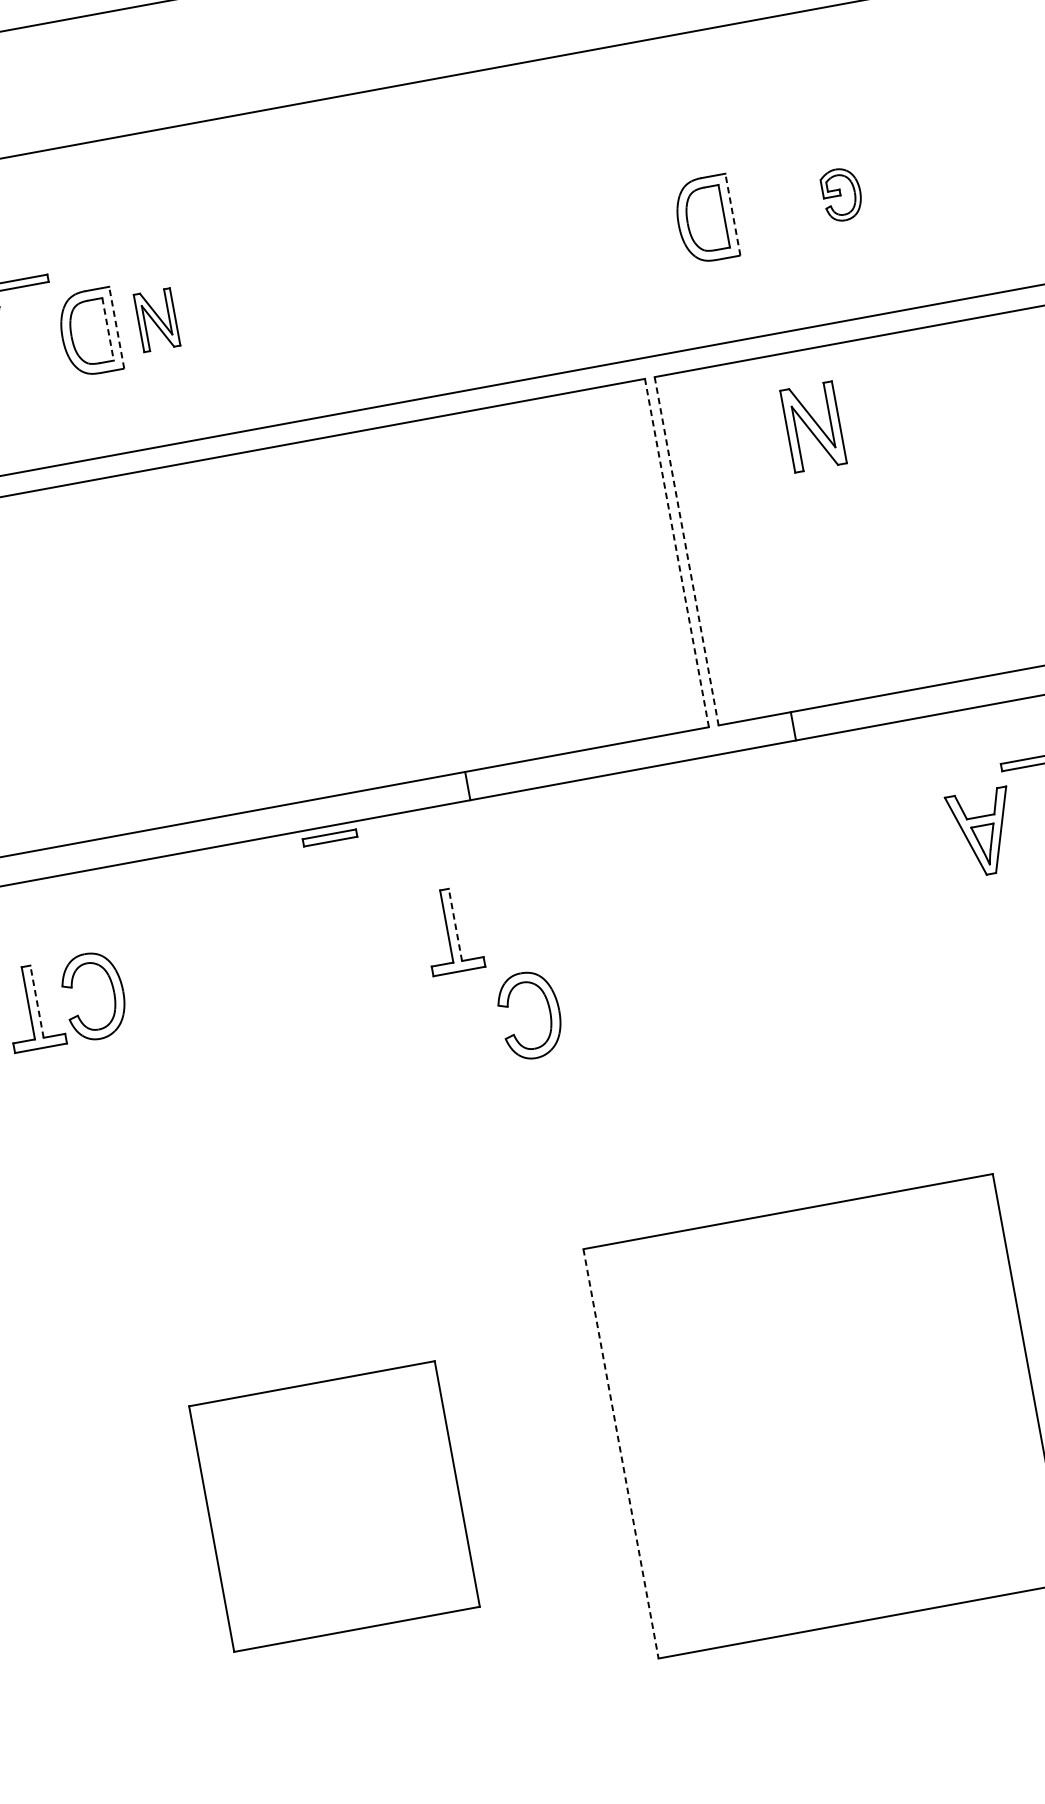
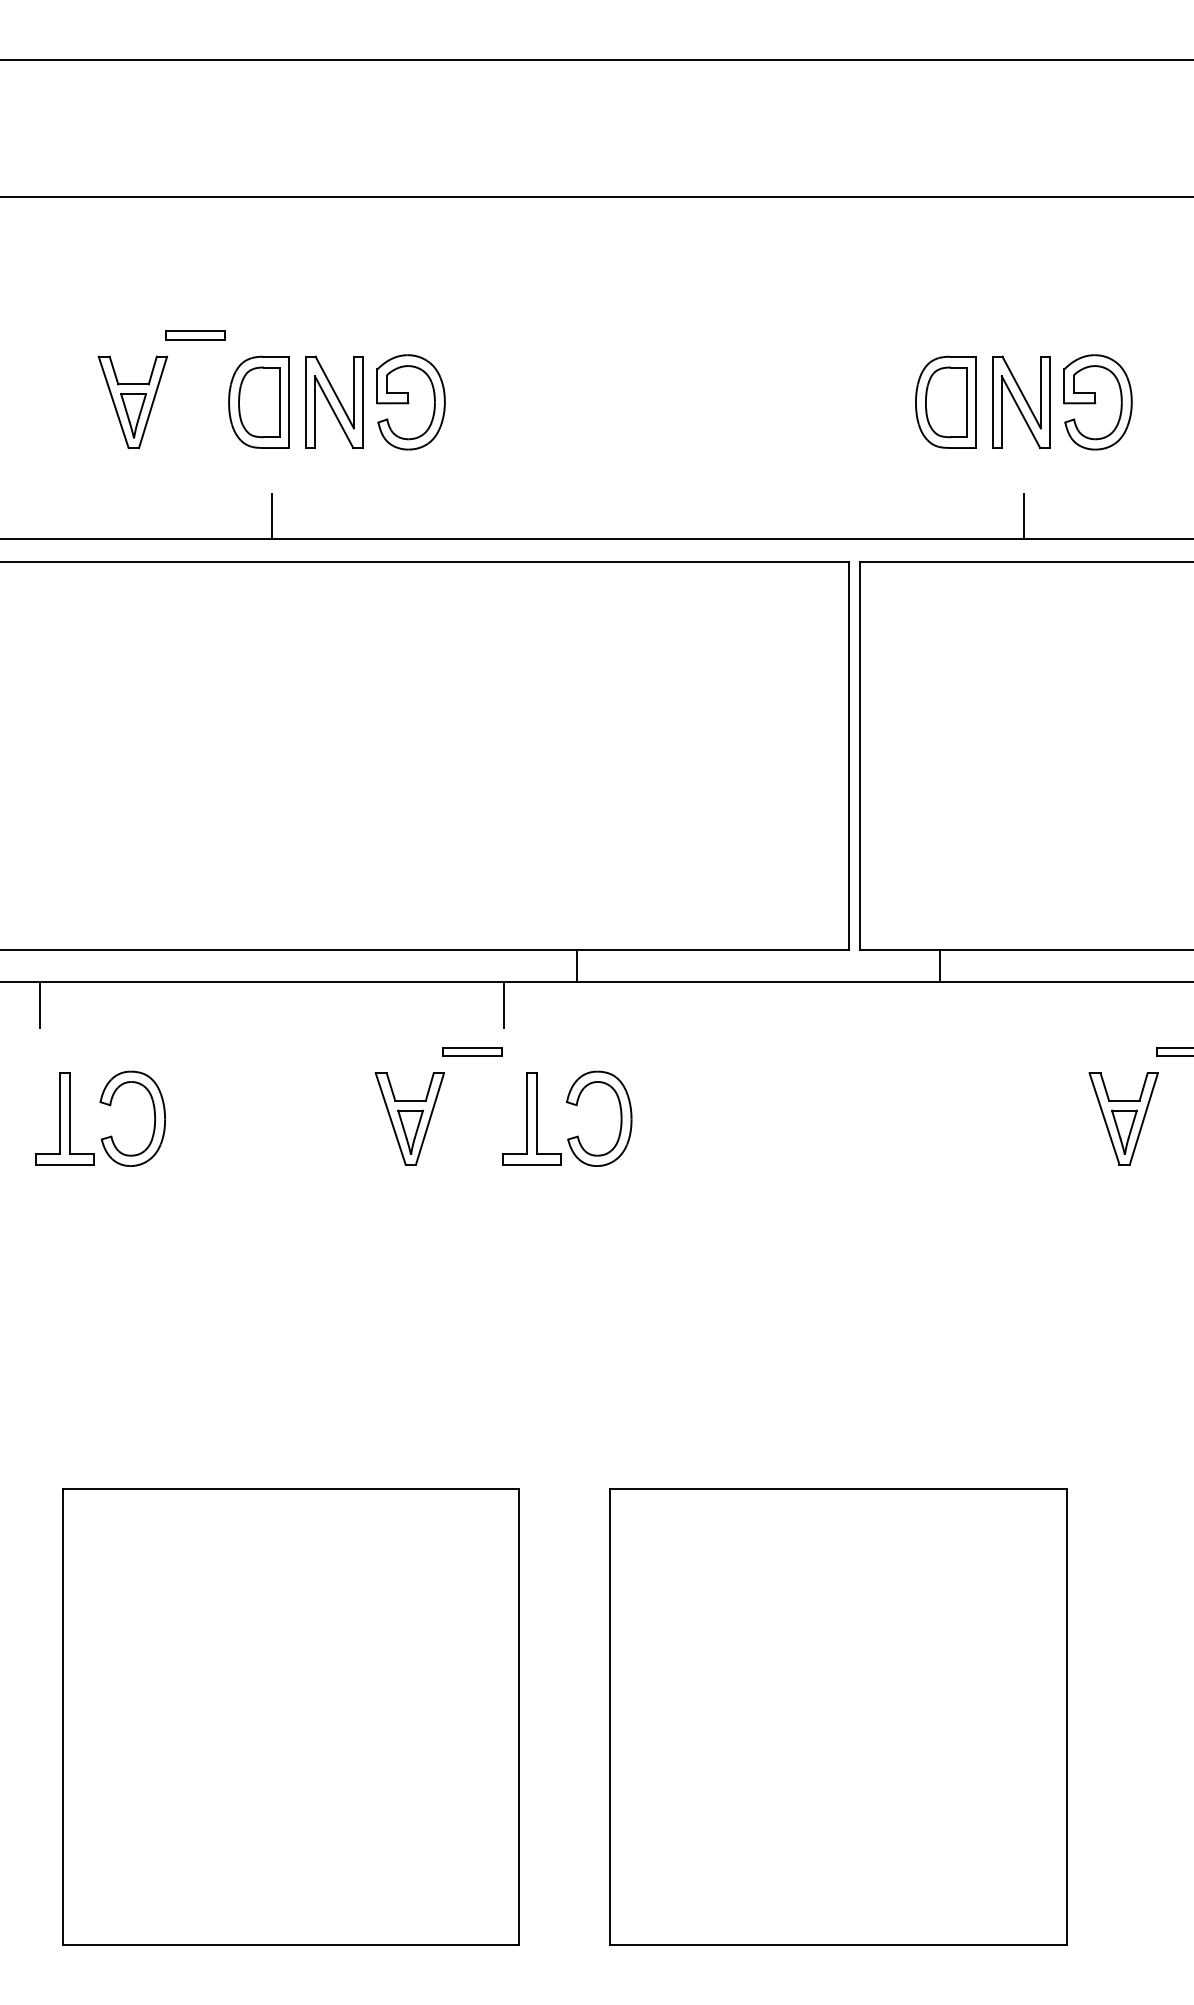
part: (841, 194) -> (1097, 402), size x1.67
line: (733, 214) -> (976, 402), dashed -> solid
part: (225, 307) -> (410, 402), added
line: (793, 309) -> (1023, 516), added
part: (157, 319) -> (334, 401), size x1.43
line: (116, 327) -> (289, 402), dashed -> solid
line: (107, 329) -> (279, 402), dashed -> solid
part: (813, 426) -> (1021, 401), moved
line: (119, 433) -> (271, 516), added
line: (686, 551) -> (859, 756), dashed -> solid
line: (677, 552) -> (849, 755), dashed -> solid
line: (407, 832) -> (503, 1004), added
part: (329, 837) -> (472, 1051), moved
line: (455, 924) -> (536, 1112), dashed -> solid
part: (342, 950) -> (409, 1118), added
line: (37, 1000) -> (70, 1112), dashed -> solid
part: (549, 1011) -> (620, 1118), moved
line: (621, 1454) -> (610, 1717), dashed -> solid
part: (334, 1506) -> (290, 1716), size x1.67

